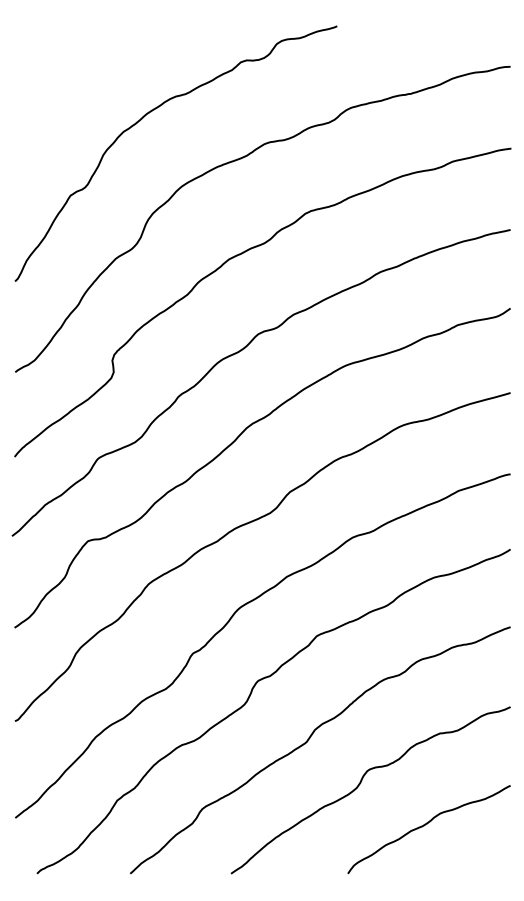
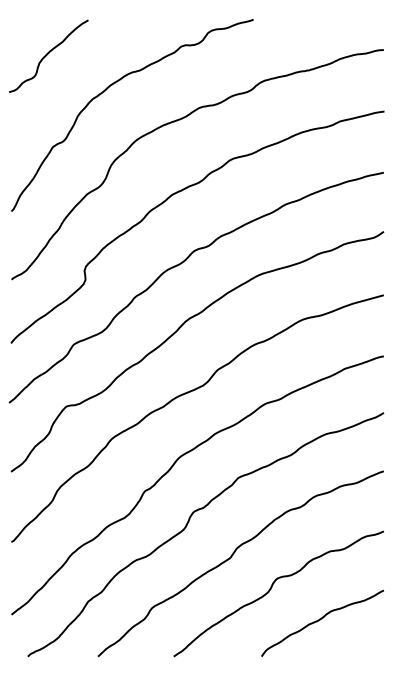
curve: (64, 72) -> (48, 54), added

